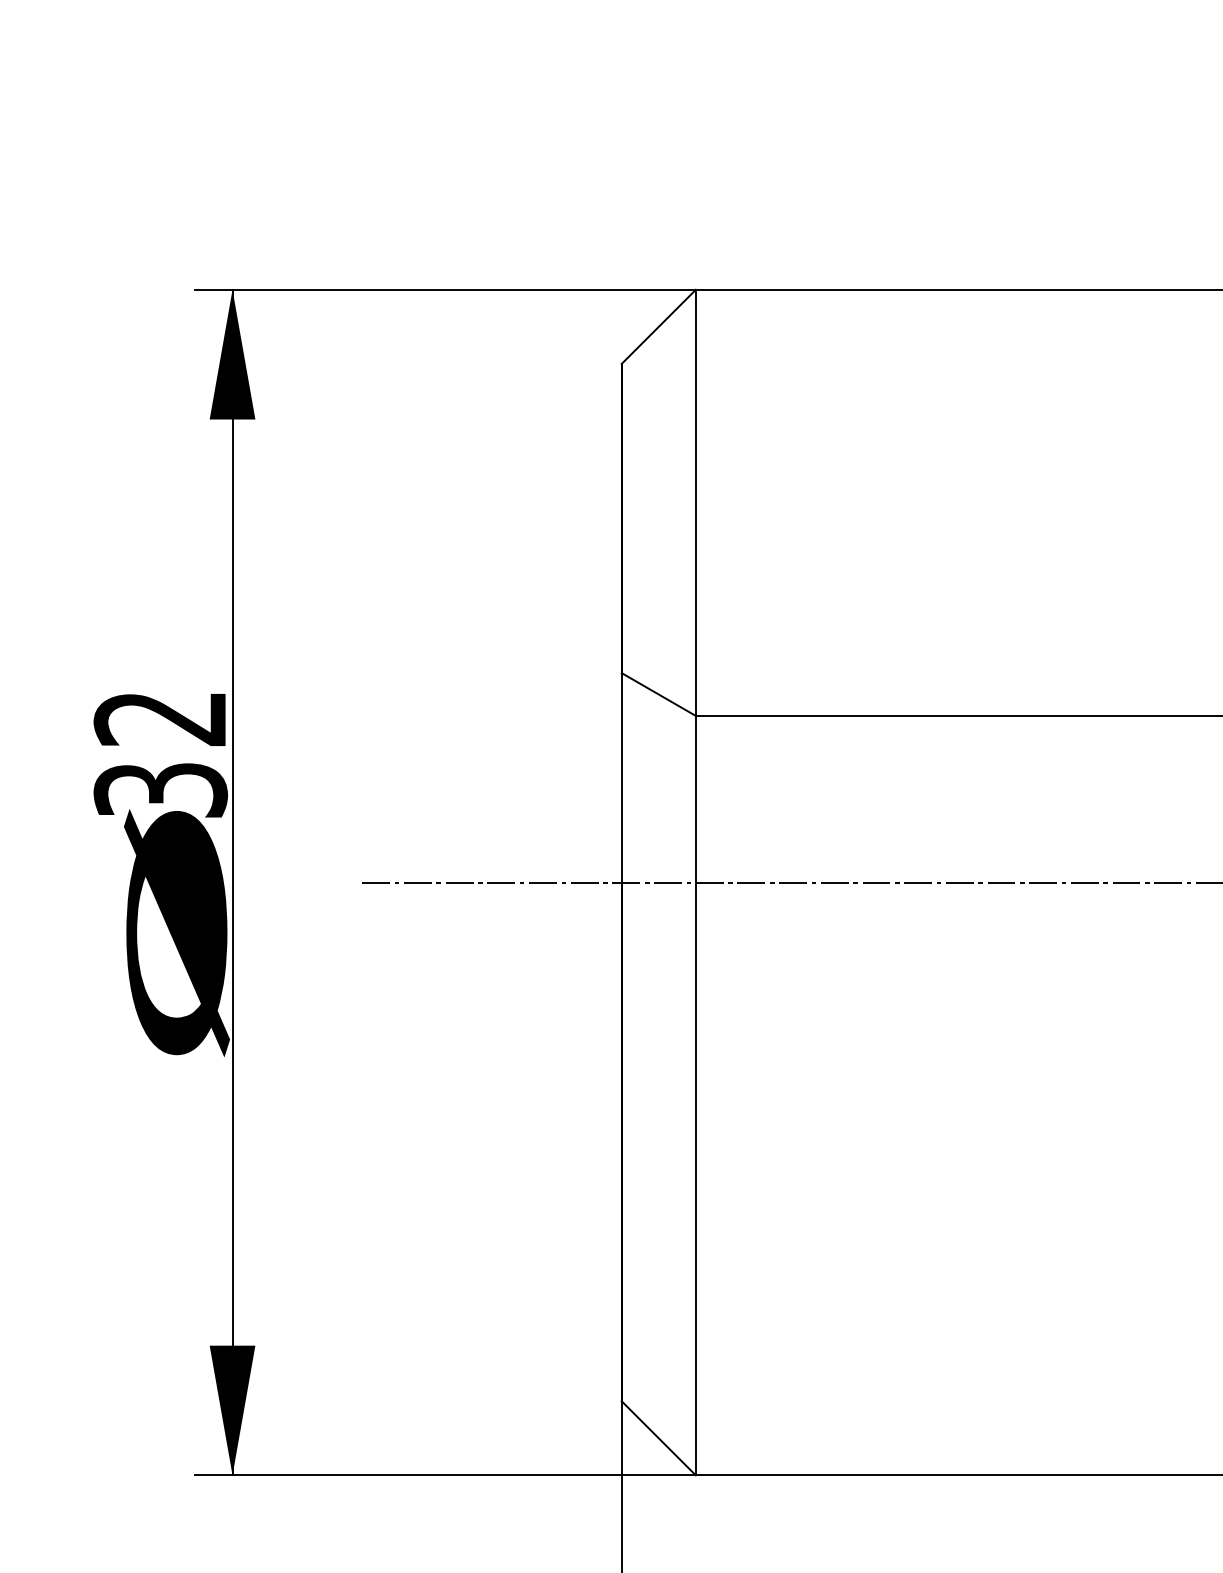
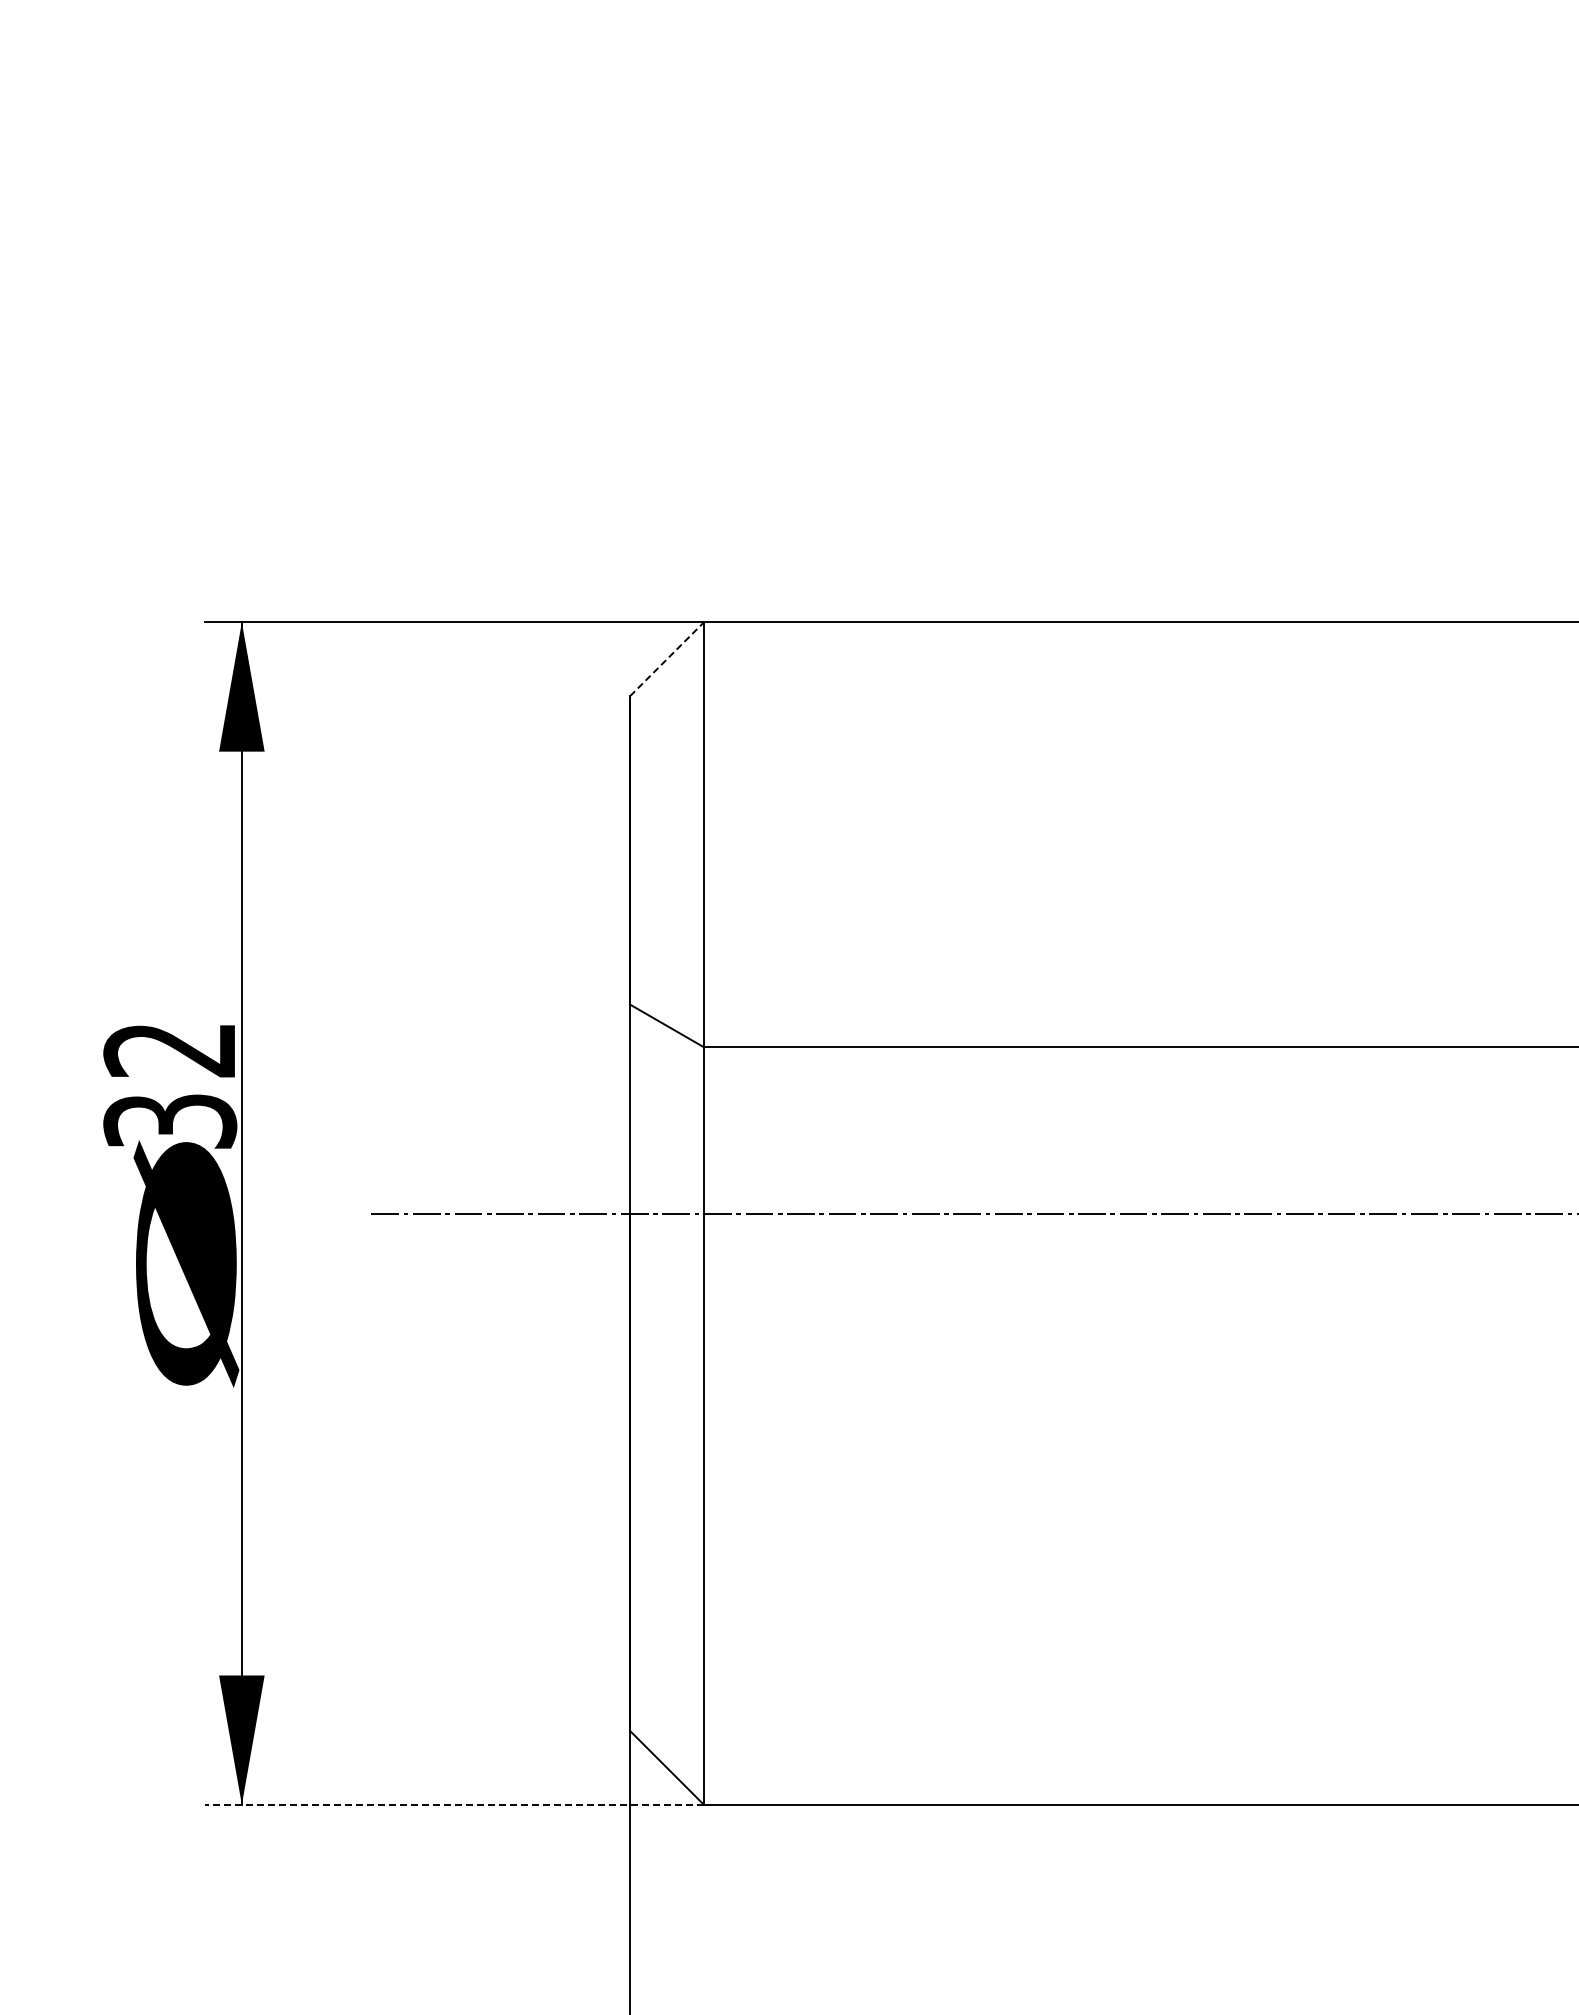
line: (659, 326) -> (667, 658), solid -> dashed
line: (445, 1474) -> (454, 1804), solid -> dashed

